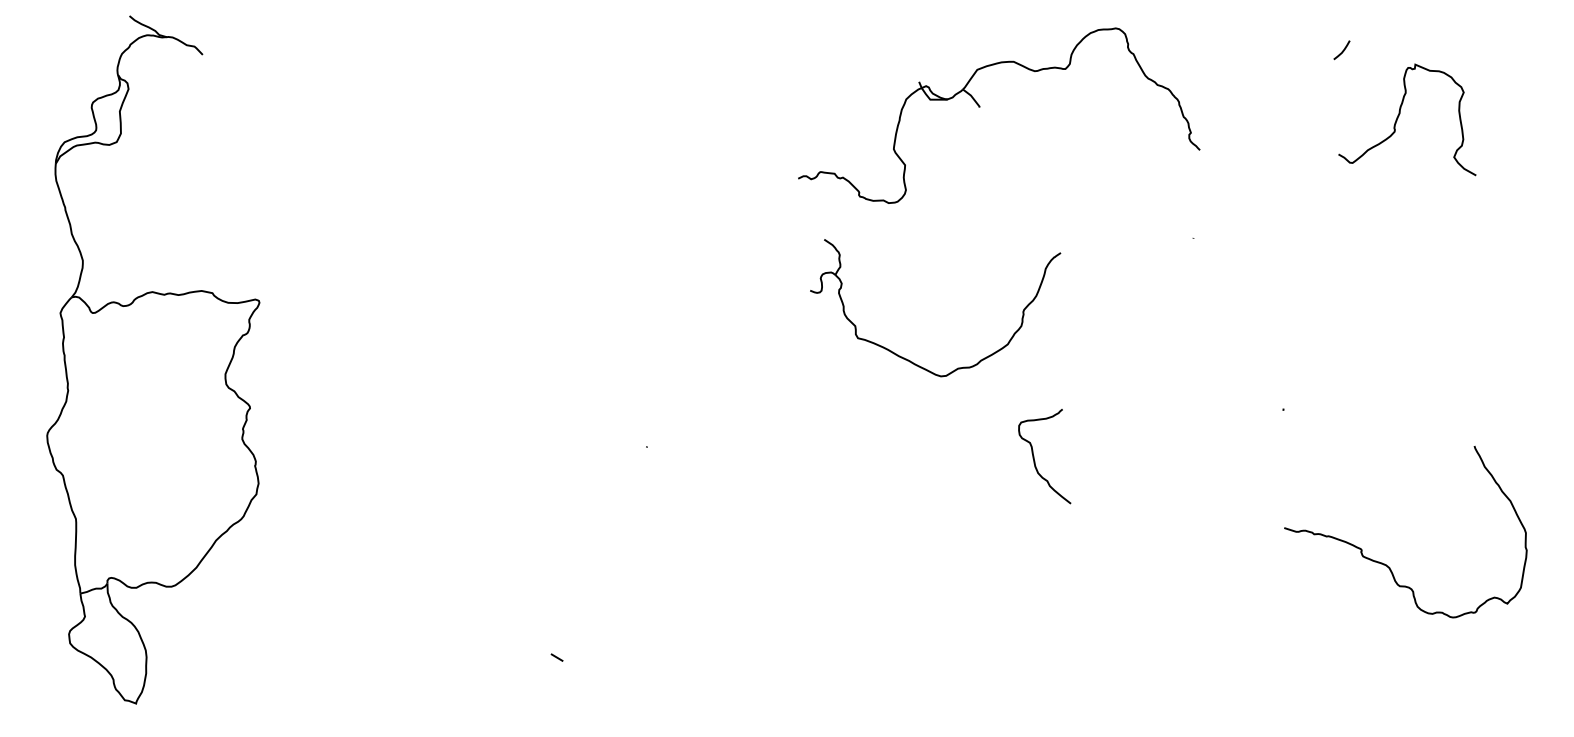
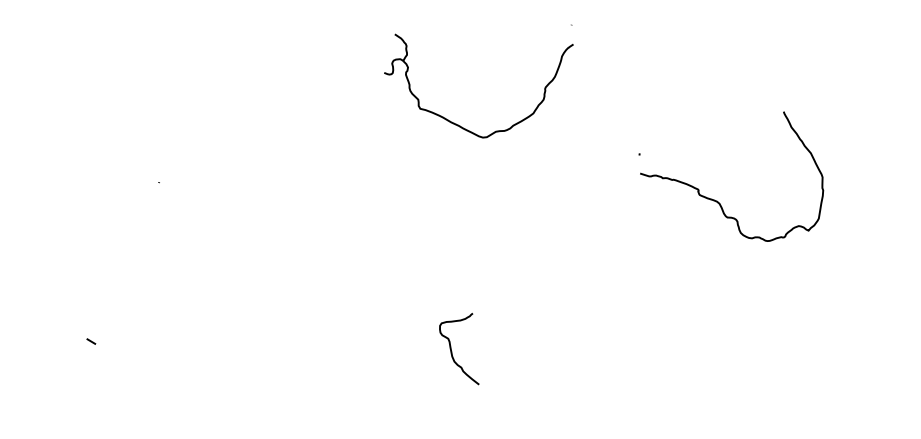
part: (910, 360) -> (459, 125), moved
curve: (1034, 456) -> (451, 349), moved
curve: (1386, 564) -> (717, 201), moved

